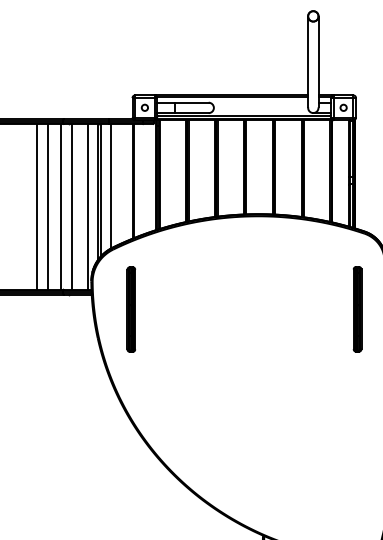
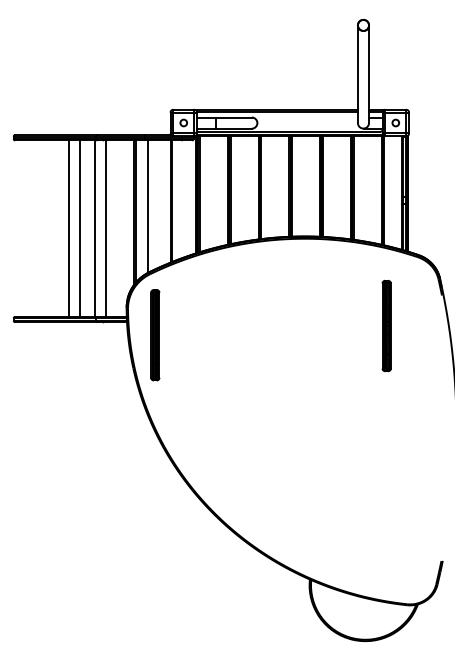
line: (87, 206) -> (122, 228), removed
part: (131, 309) -> (155, 335), moved
part: (357, 309) -> (386, 326), moved

